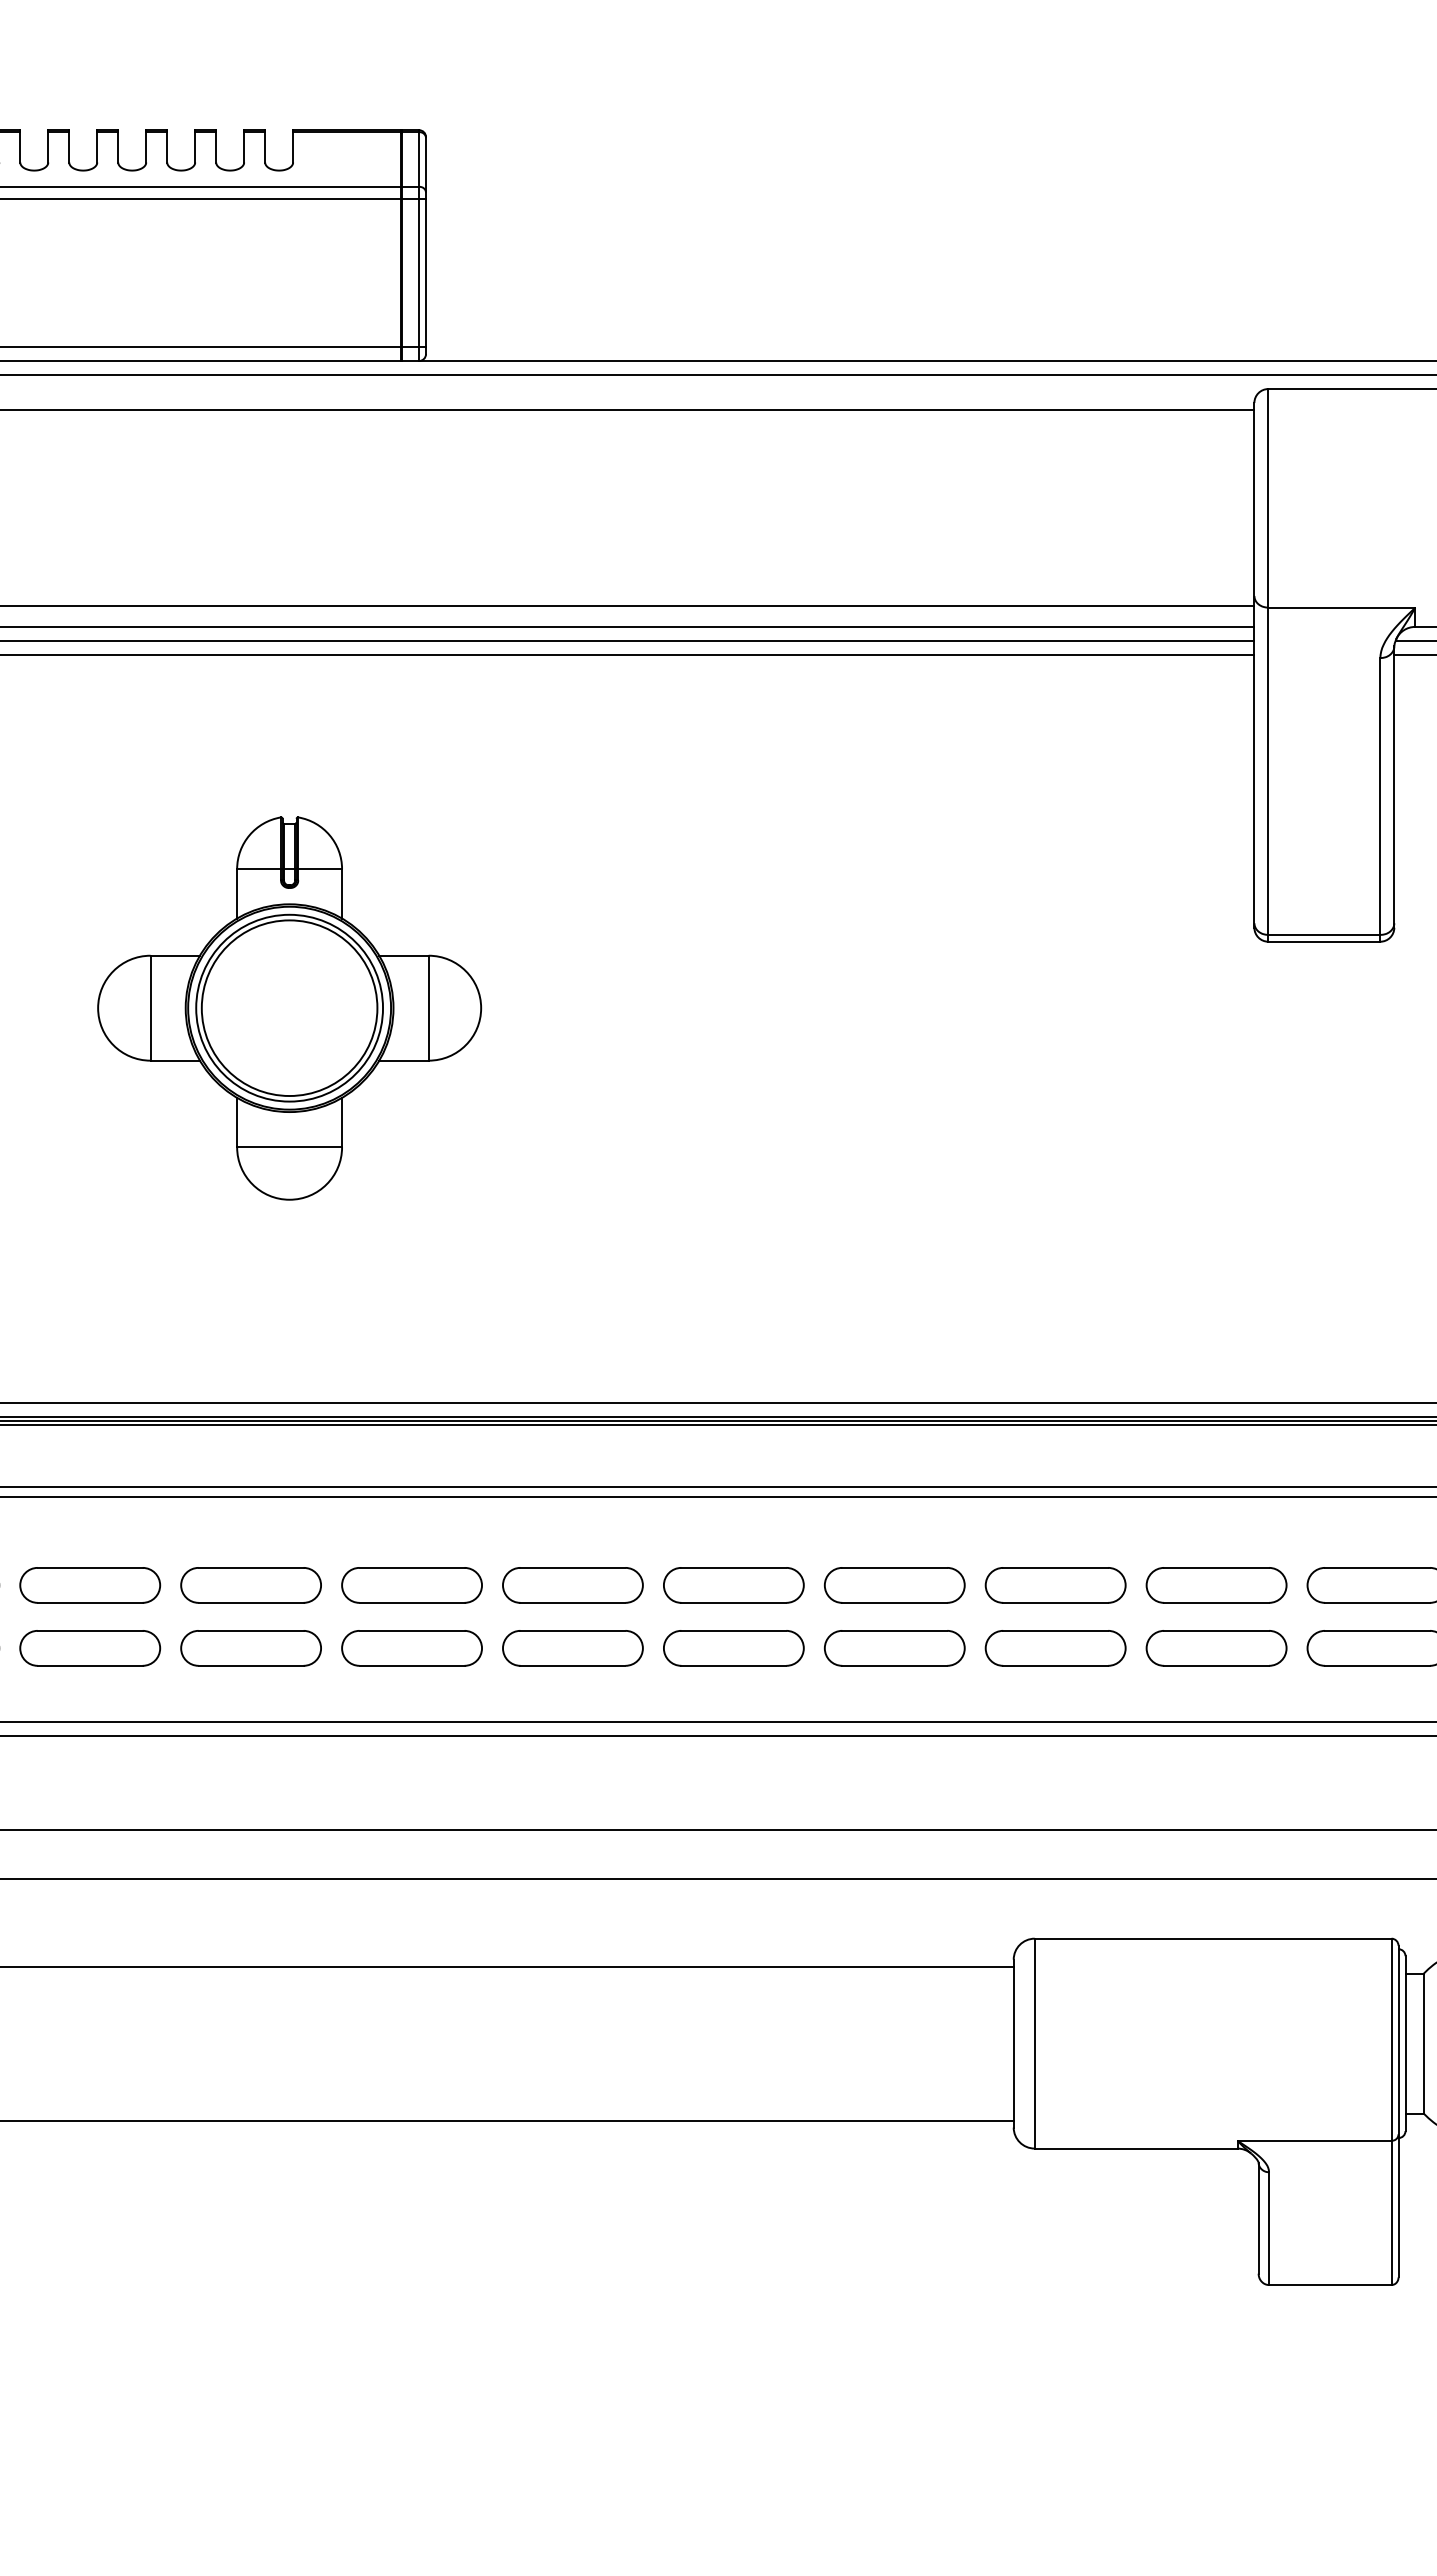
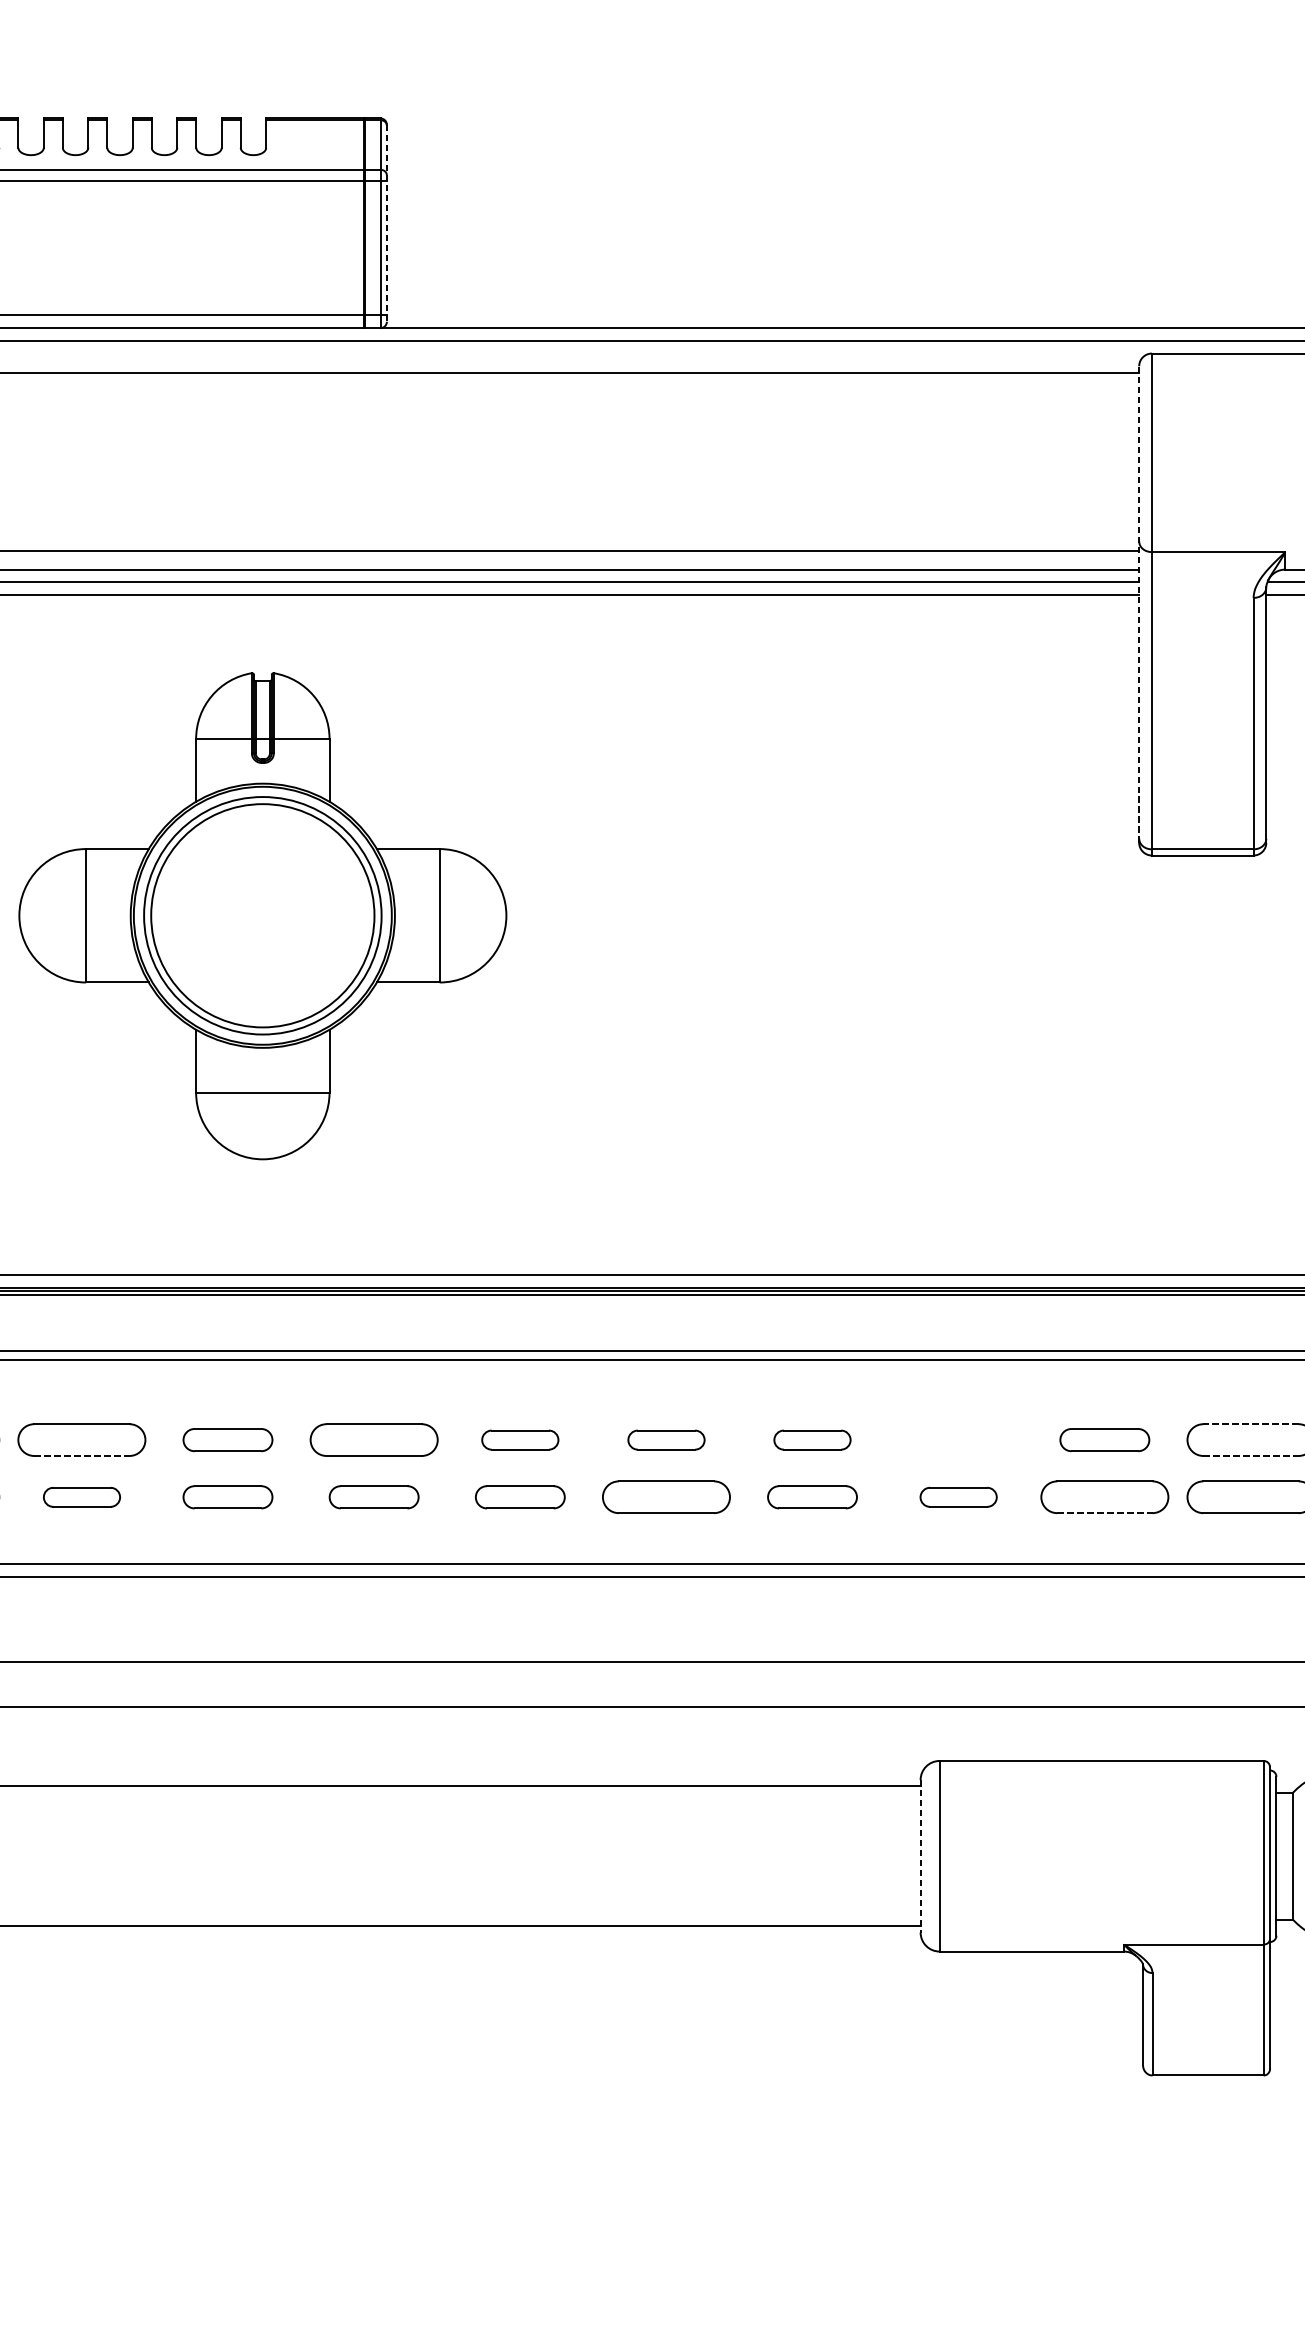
line: (426, 246) -> (387, 224), solid -> dashed
line: (1254, 664) -> (1139, 603), solid -> dashed
part: (289, 1008) -> (262, 916), size x1.4
line: (1377, 1567) -> (1251, 1423), solid -> dashed
part: (250, 1585) -> (227, 1440), size x0.7
part: (572, 1585) -> (519, 1440), size x0.6
part: (733, 1585) -> (666, 1440), size x0.6
part: (894, 1585) -> (812, 1440), size x0.6
part: (1055, 1585) -> (958, 1440), removed
part: (1216, 1585) -> (1104, 1440), size x0.7
line: (90, 1602) -> (82, 1455), solid -> dashed
line: (1378, 1602) -> (1251, 1455), solid -> dashed
part: (90, 1648) -> (82, 1497), size x0.6
part: (250, 1648) -> (227, 1497), size x0.7
part: (411, 1648) -> (373, 1497), size x0.7
part: (572, 1648) -> (519, 1497), size x0.7
part: (894, 1648) -> (812, 1497), size x0.7
part: (1055, 1648) -> (958, 1497), size x0.6
line: (1217, 1665) -> (1105, 1512), solid -> dashed
line: (1013, 2043) -> (920, 1856), solid -> dashed

